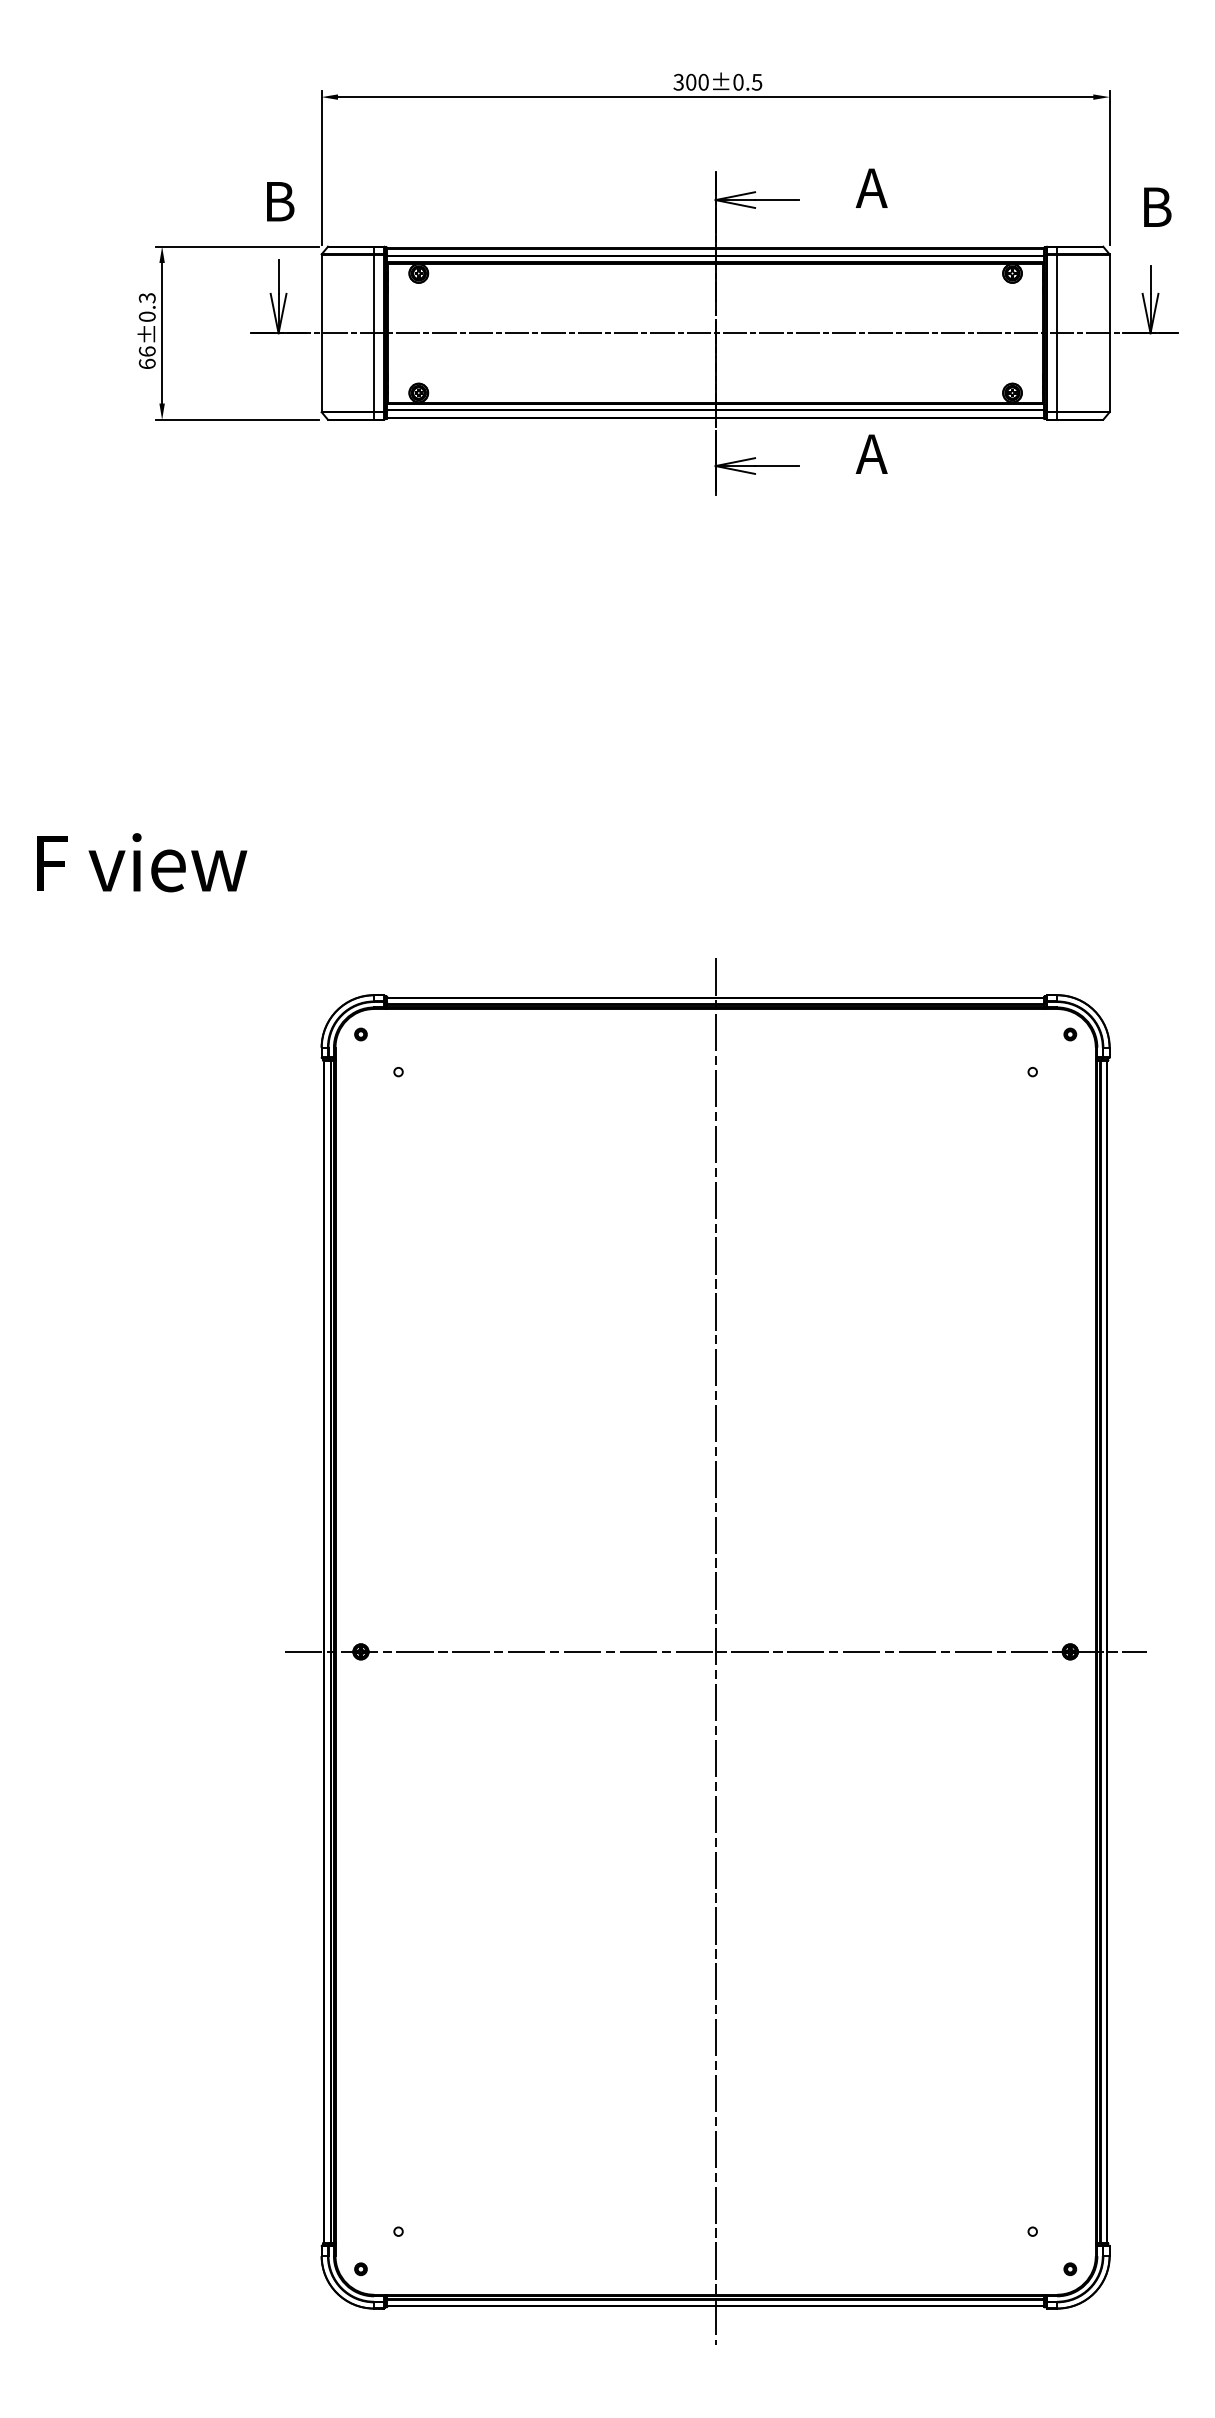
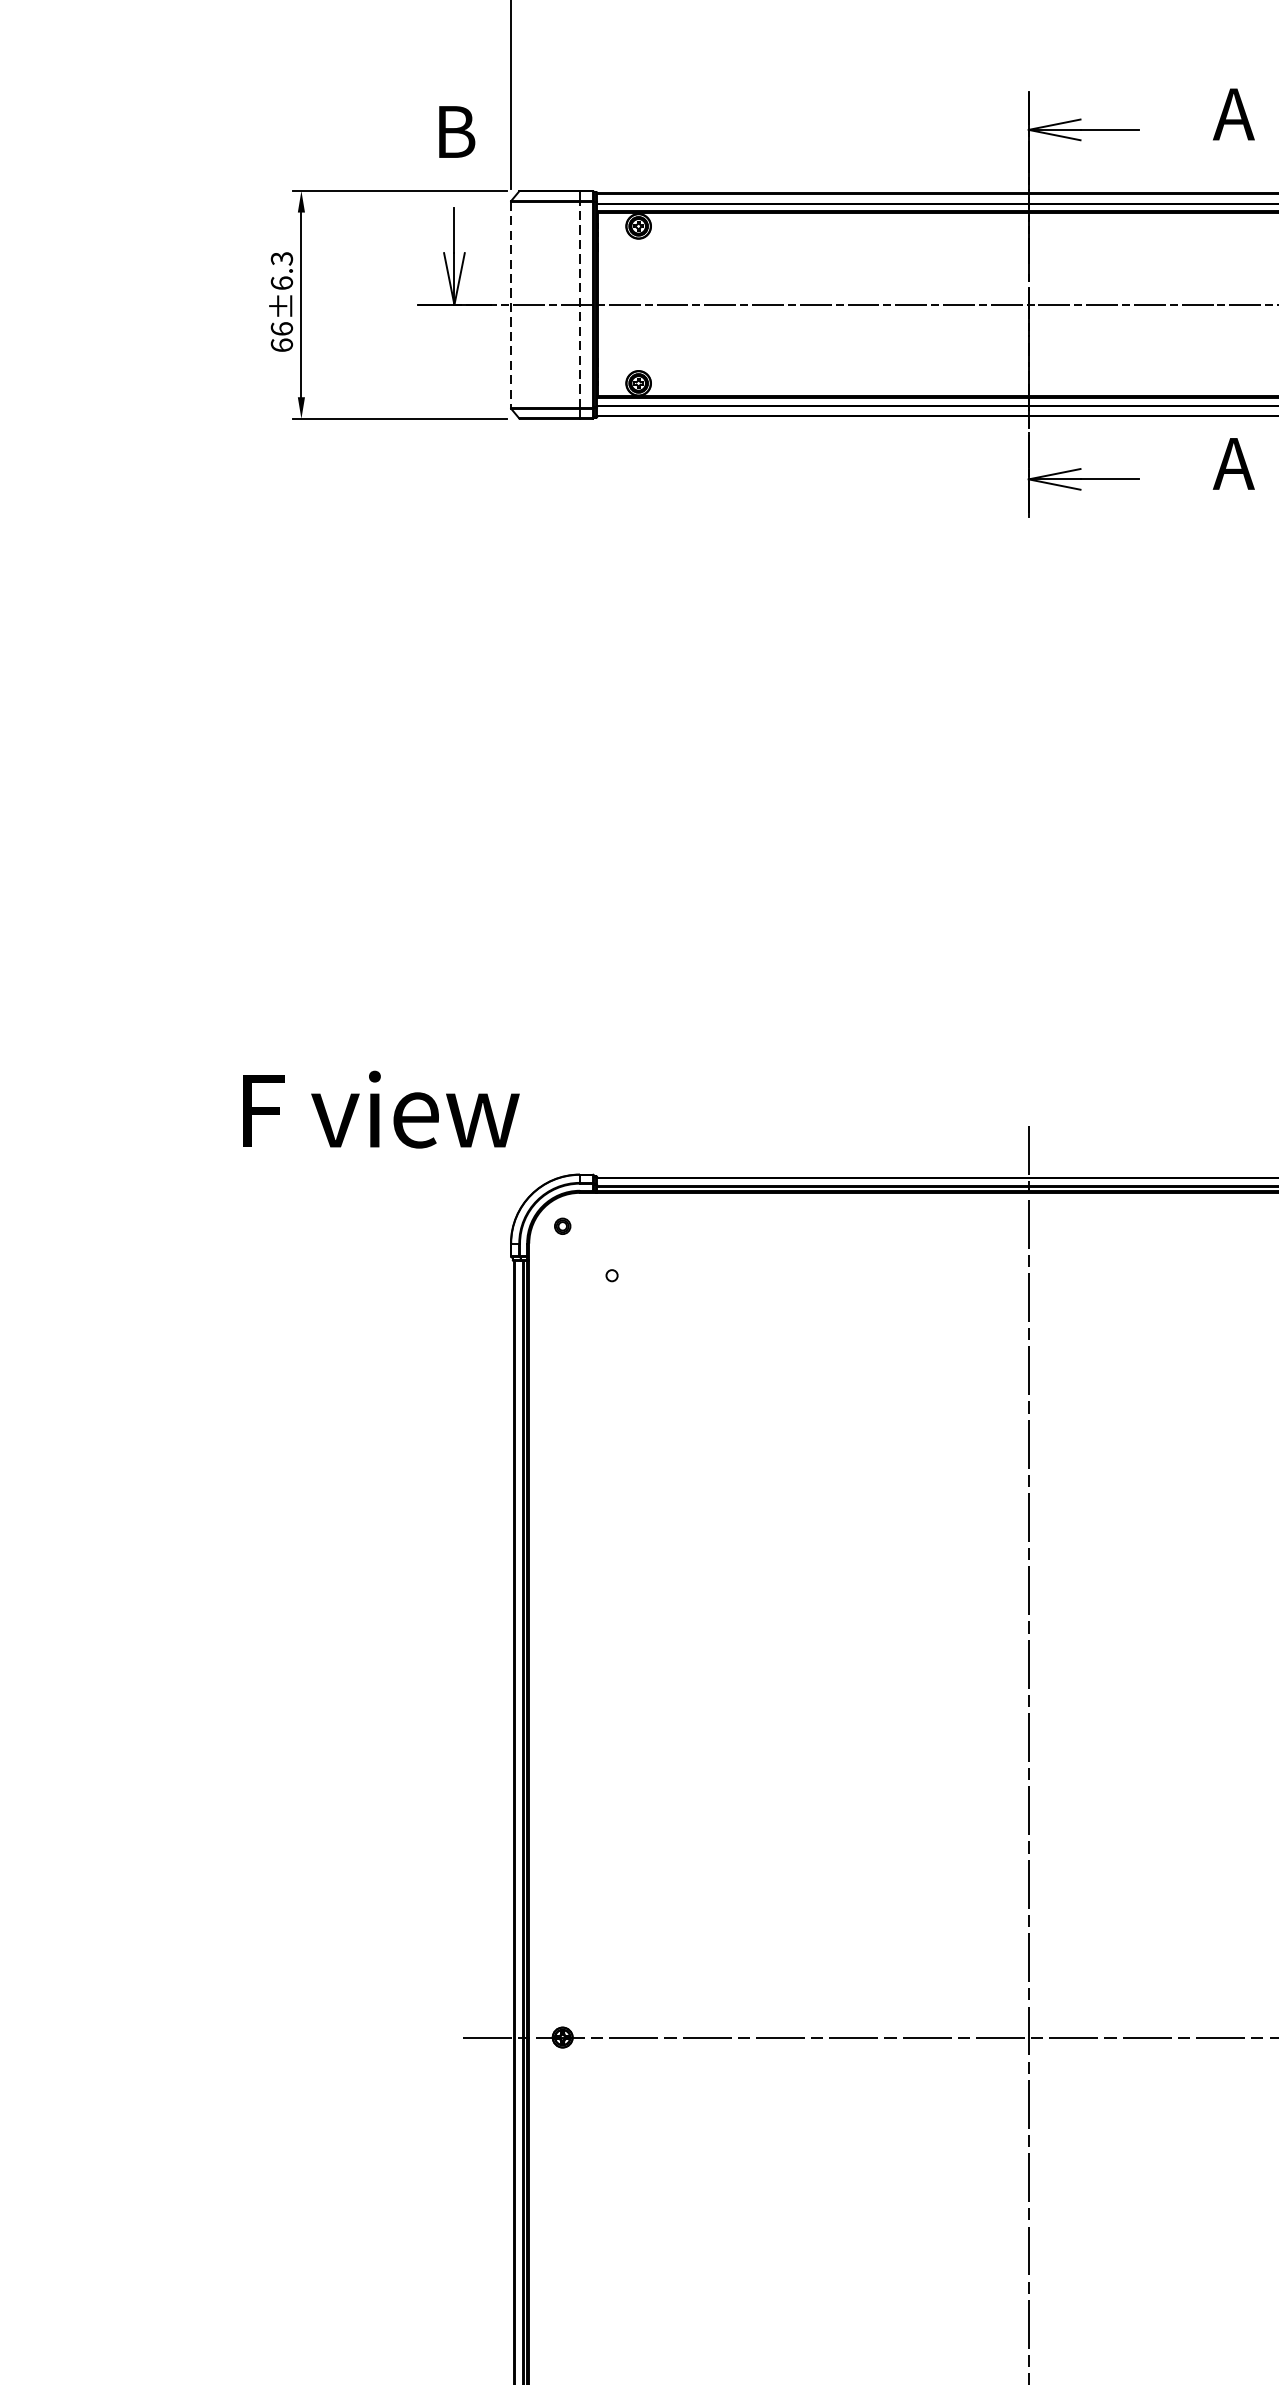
text: (146, 316) -> (280, 282), 66±0.3 -> 66±6.3
line: (321, 333) -> (510, 305), solid -> dashed
line: (374, 333) -> (580, 305), solid -> dashed
text: (142, 862) -> (382, 1109), moved

